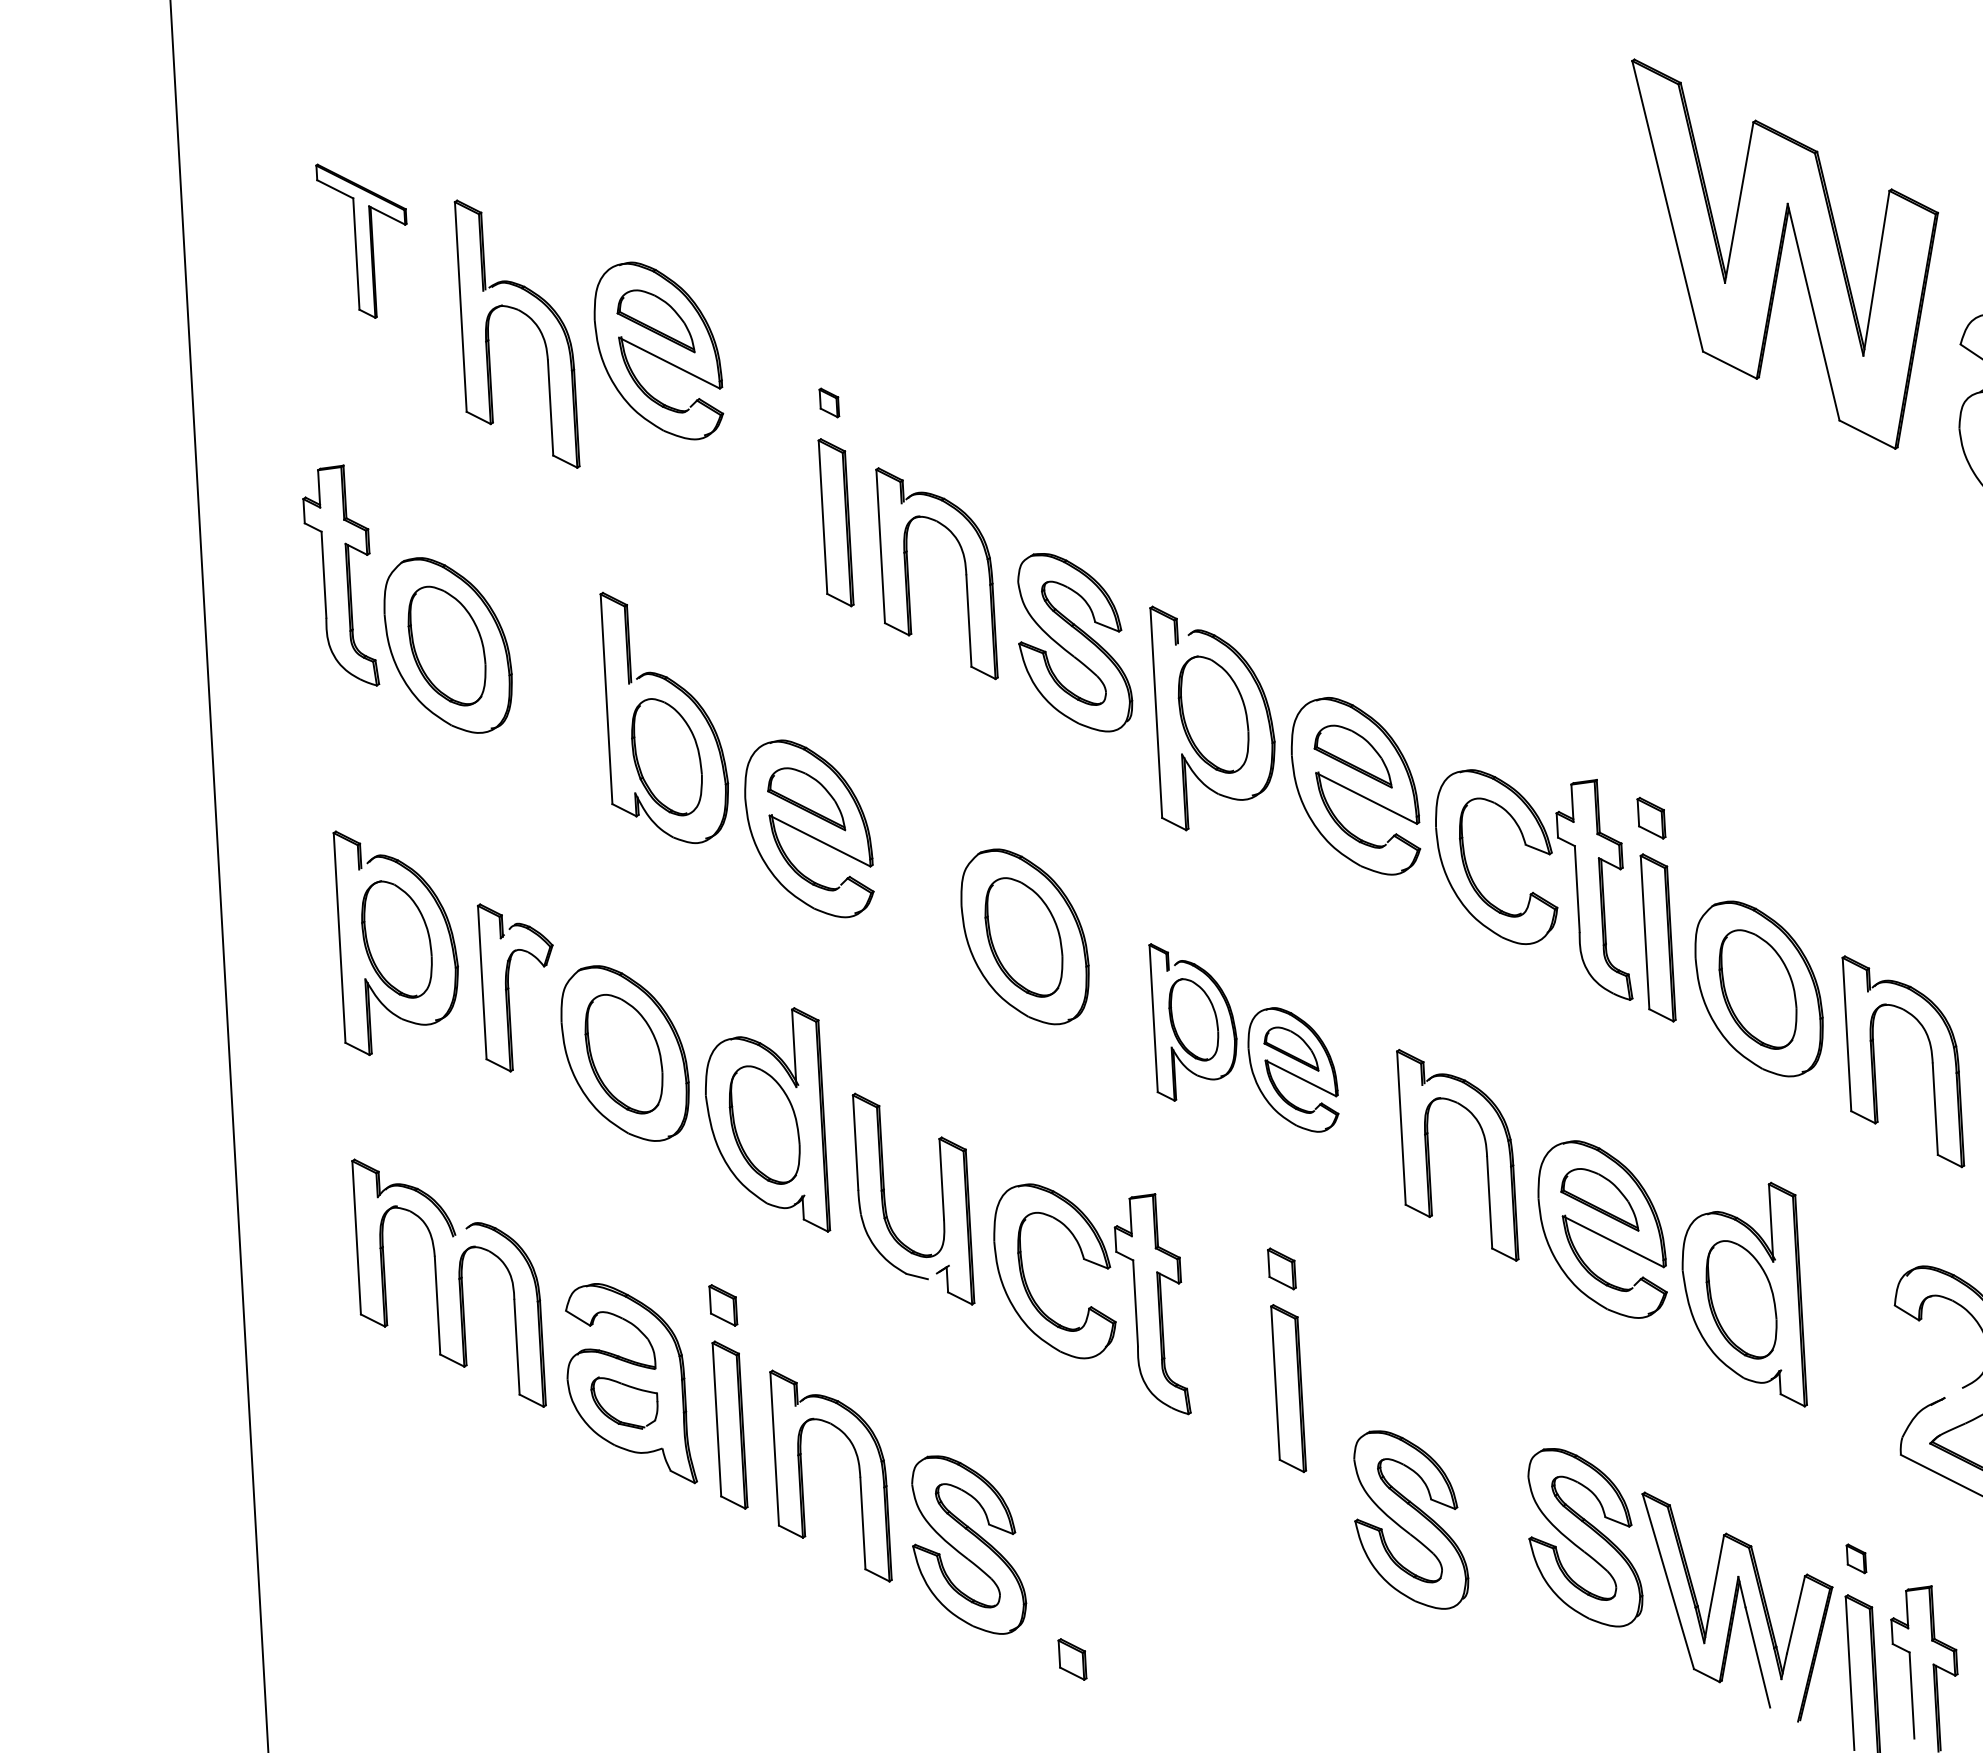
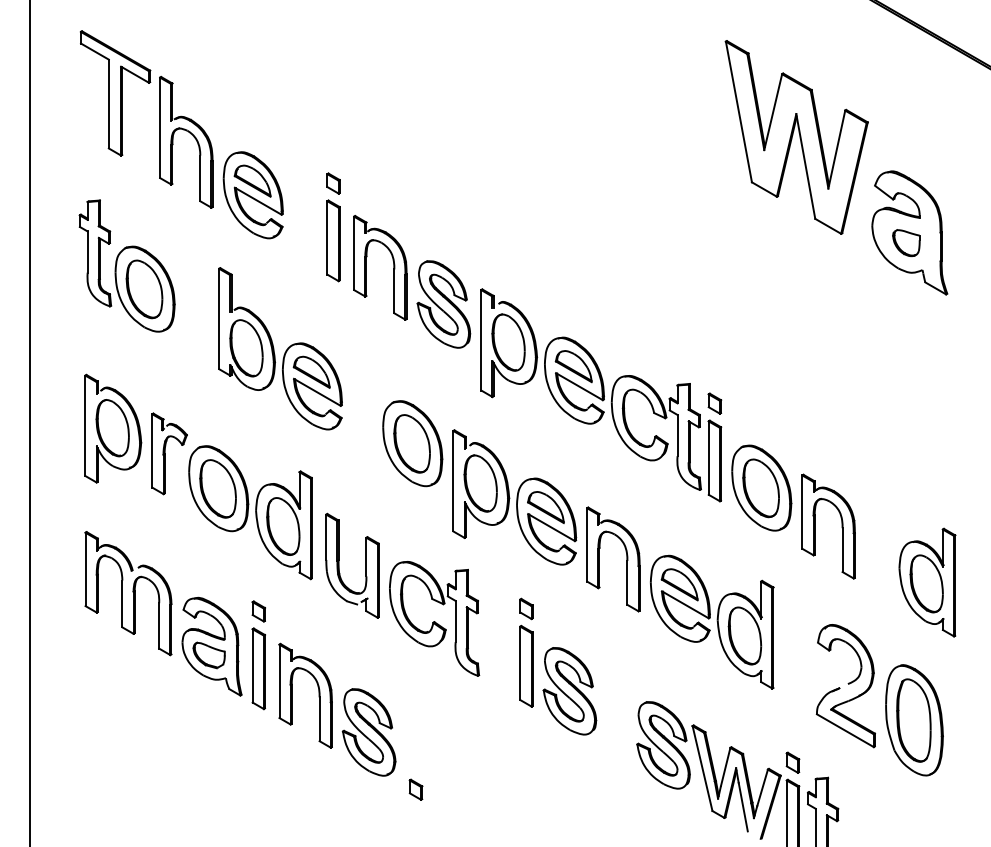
part: (363, 240) -> (115, 93), size x1.67
part: (656, 351) -> (252, 195), moved
part: (829, 402) -> (333, 183), size x1.43
part: (1243, 1037) -> (514, 497), size x1.43
part: (1409, 1520) -> (569, 691), moved
part: (1855, 1558) -> (792, 762), size x1.43

